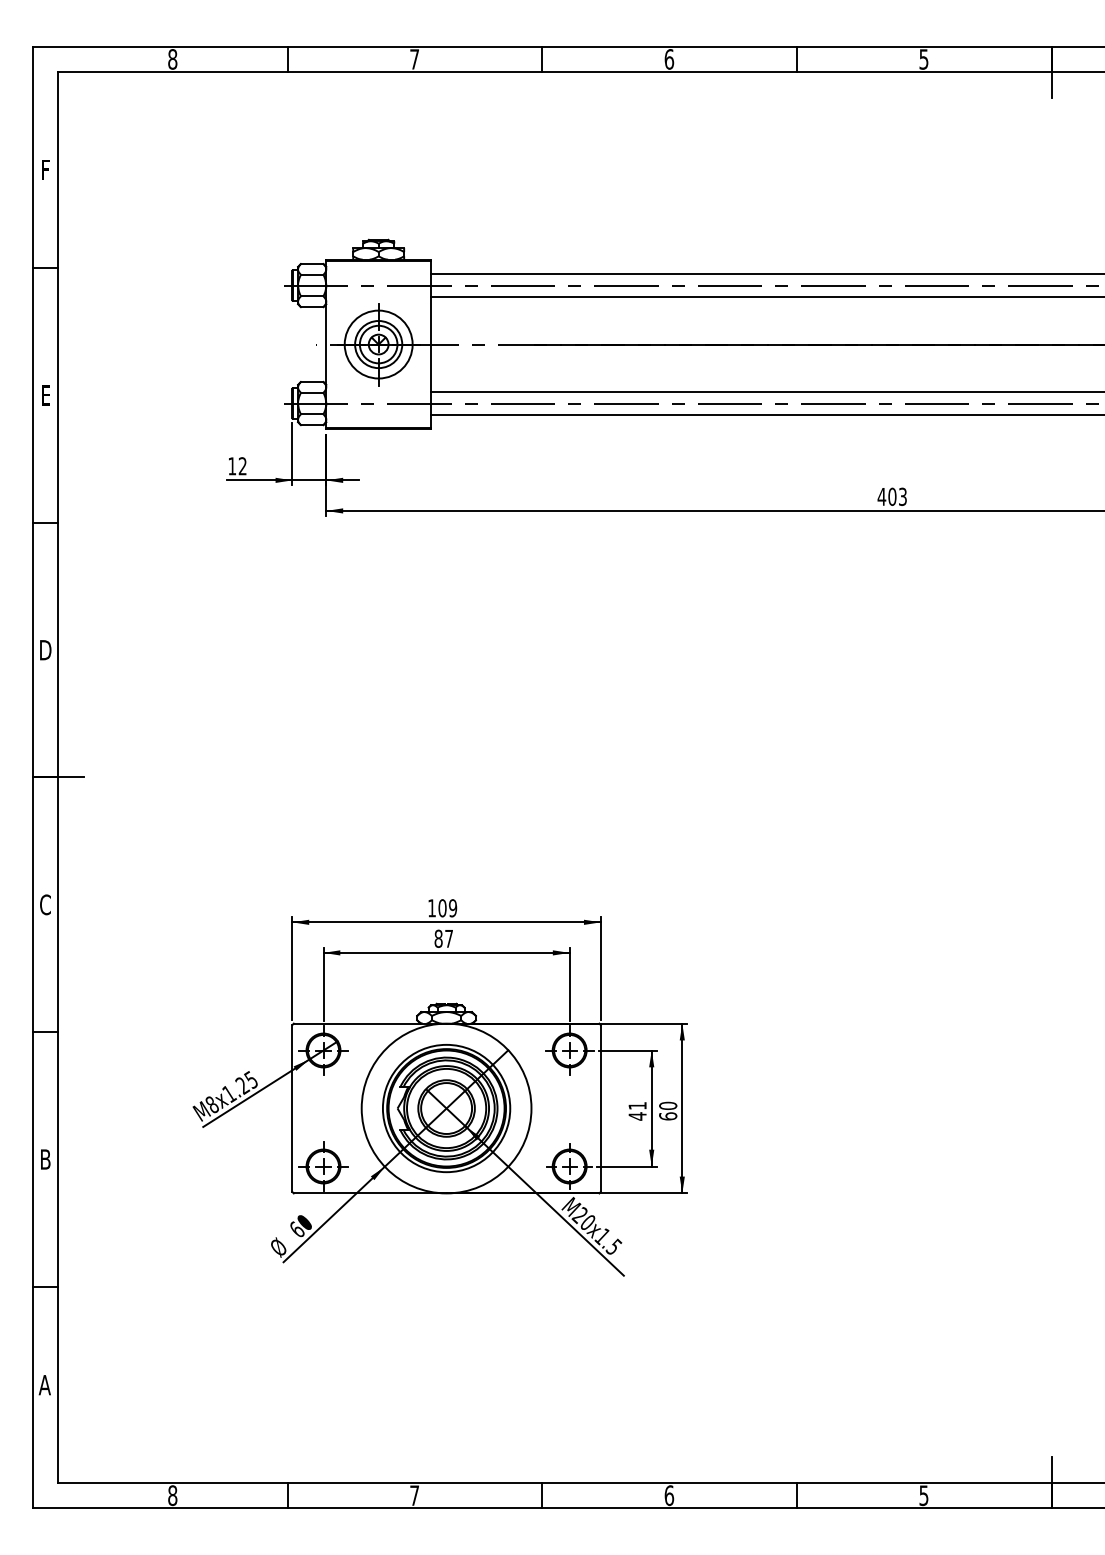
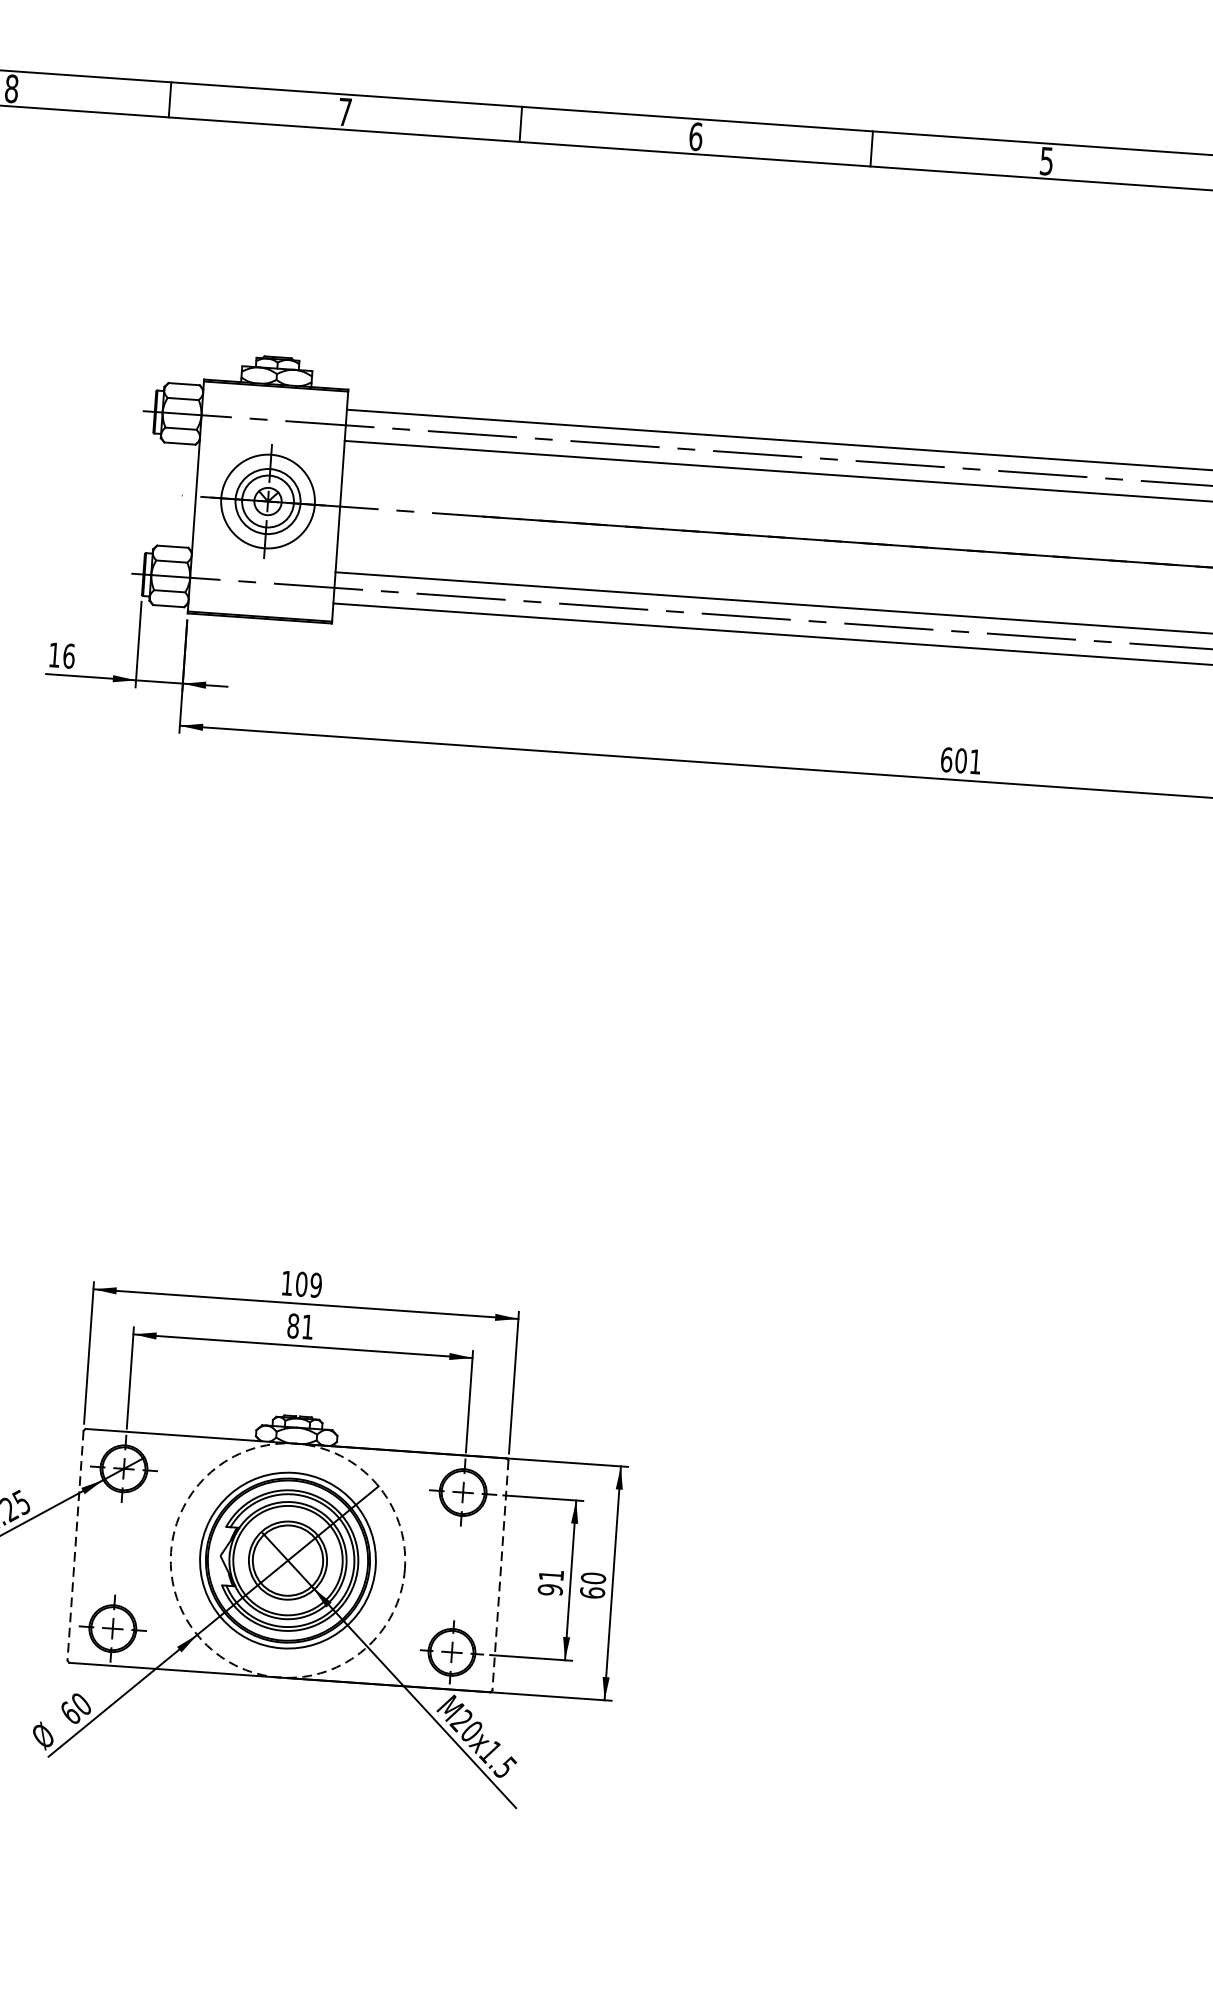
text: (242, 466) -> (68, 656), 12 -> 16
text: (891, 496) -> (959, 760), 403 -> 601
text: (448, 938) -> (307, 1326), 87 -> 81
circle: (446, 1108) -> (287, 1560), solid -> dashed
line: (292, 1109) -> (75, 1547), solid -> dashed
line: (600, 1109) -> (499, 1576), solid -> dashed
text: (637, 1116) -> (550, 1590), 41 -> 91

